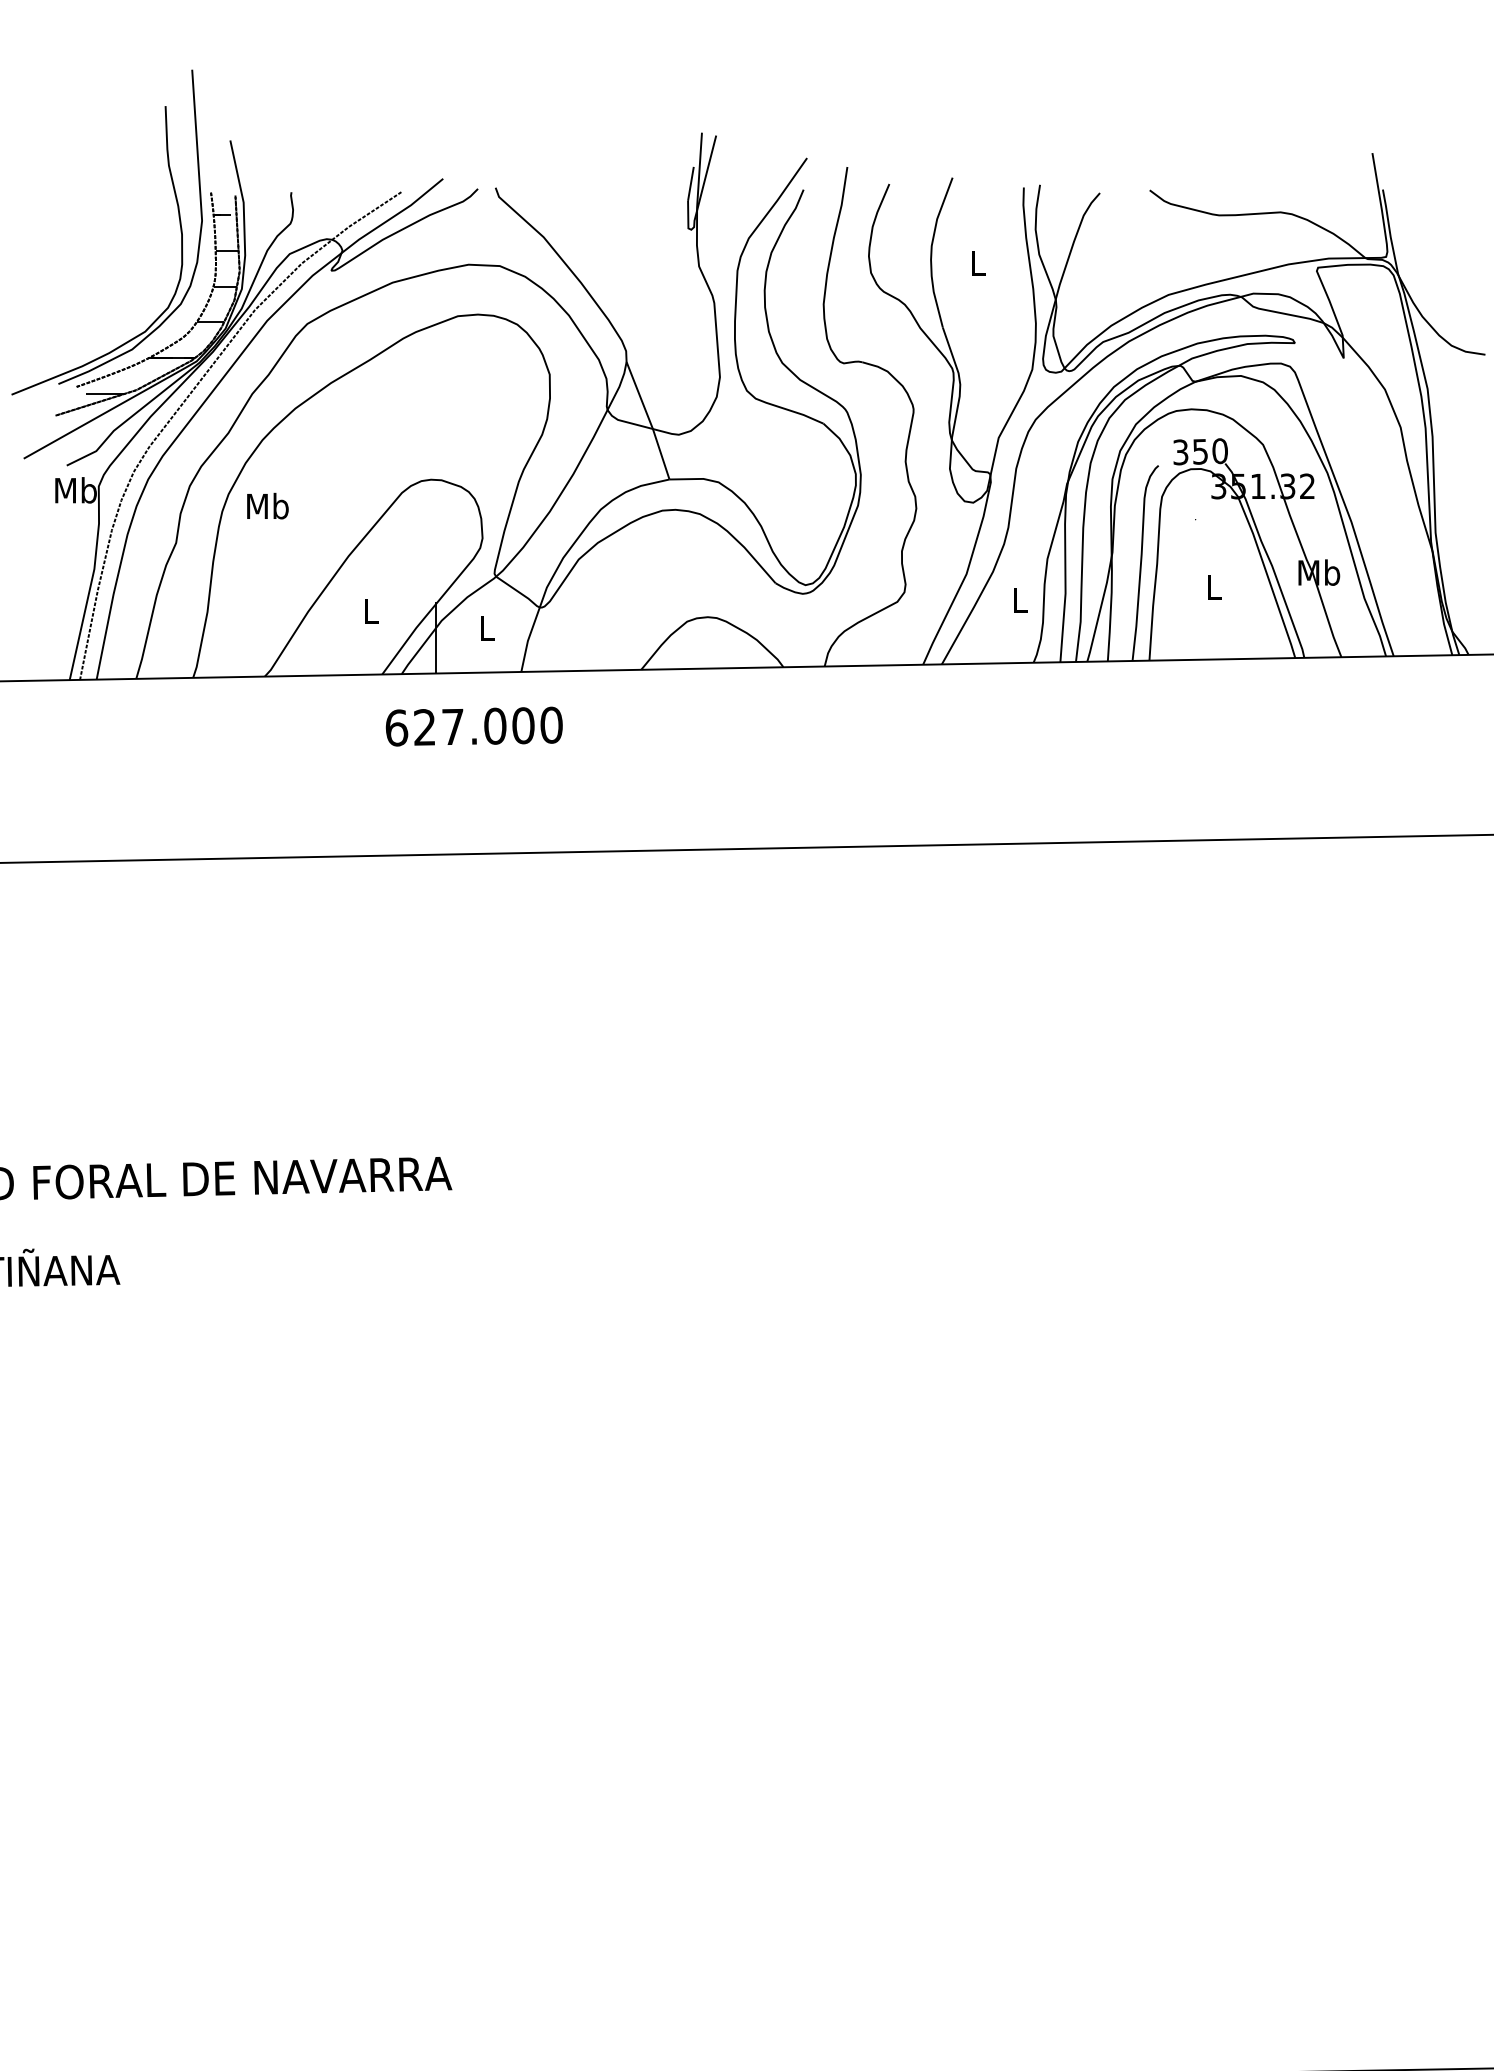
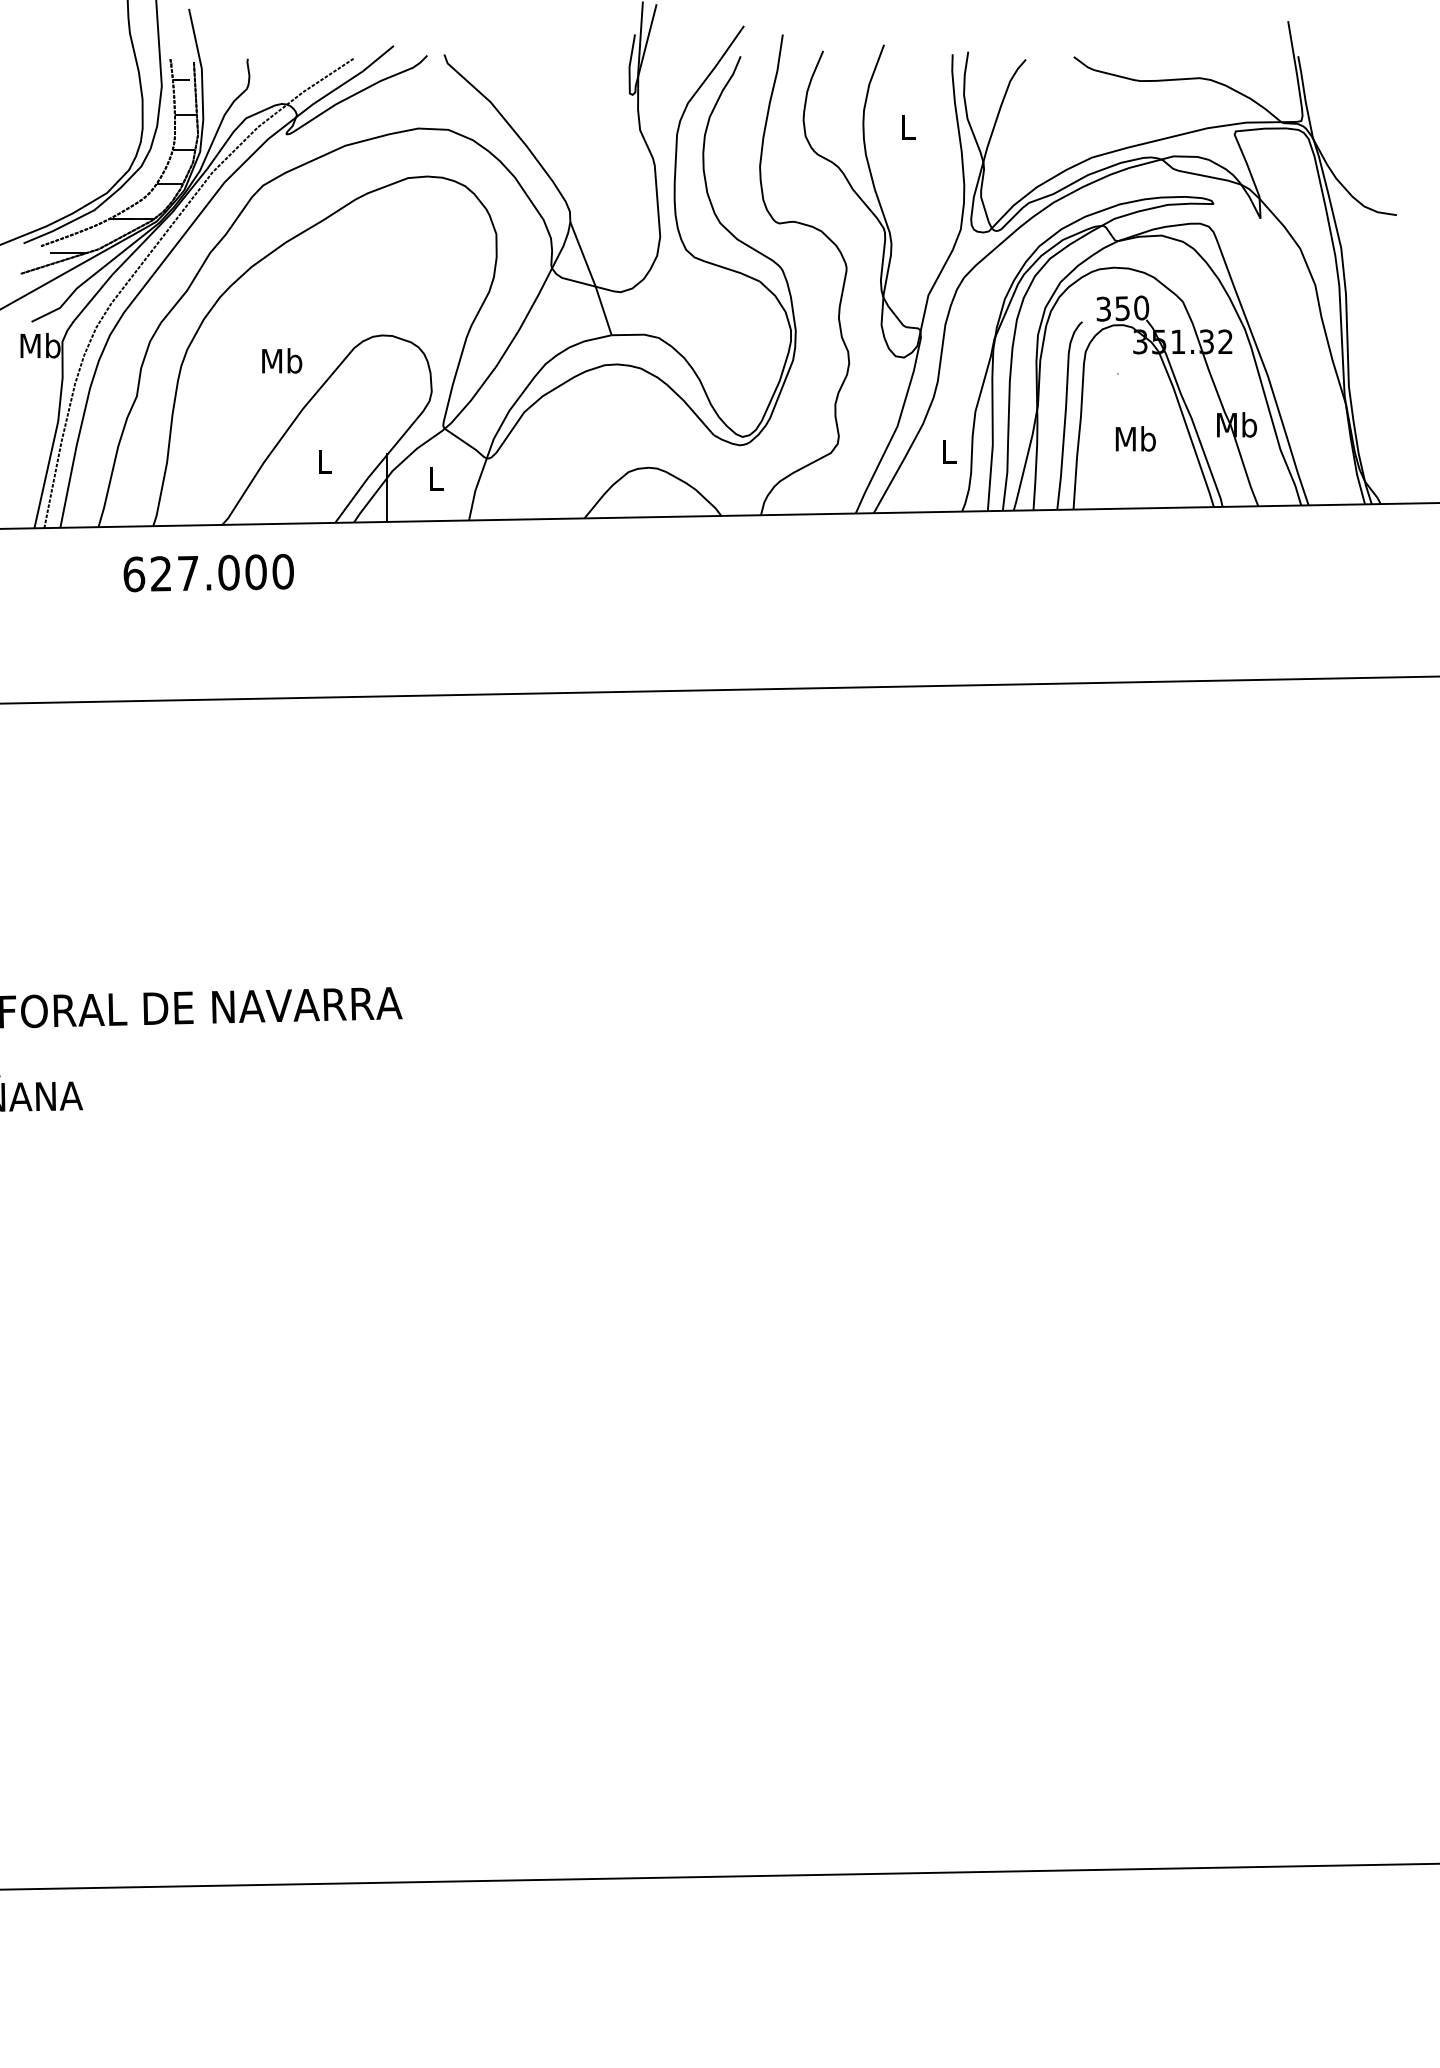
text: (268, 505) -> (282, 360), moved
text: (1213, 586) -> (1135, 438), L -> Mb
text: (473, 727) -> (208, 573), moved

